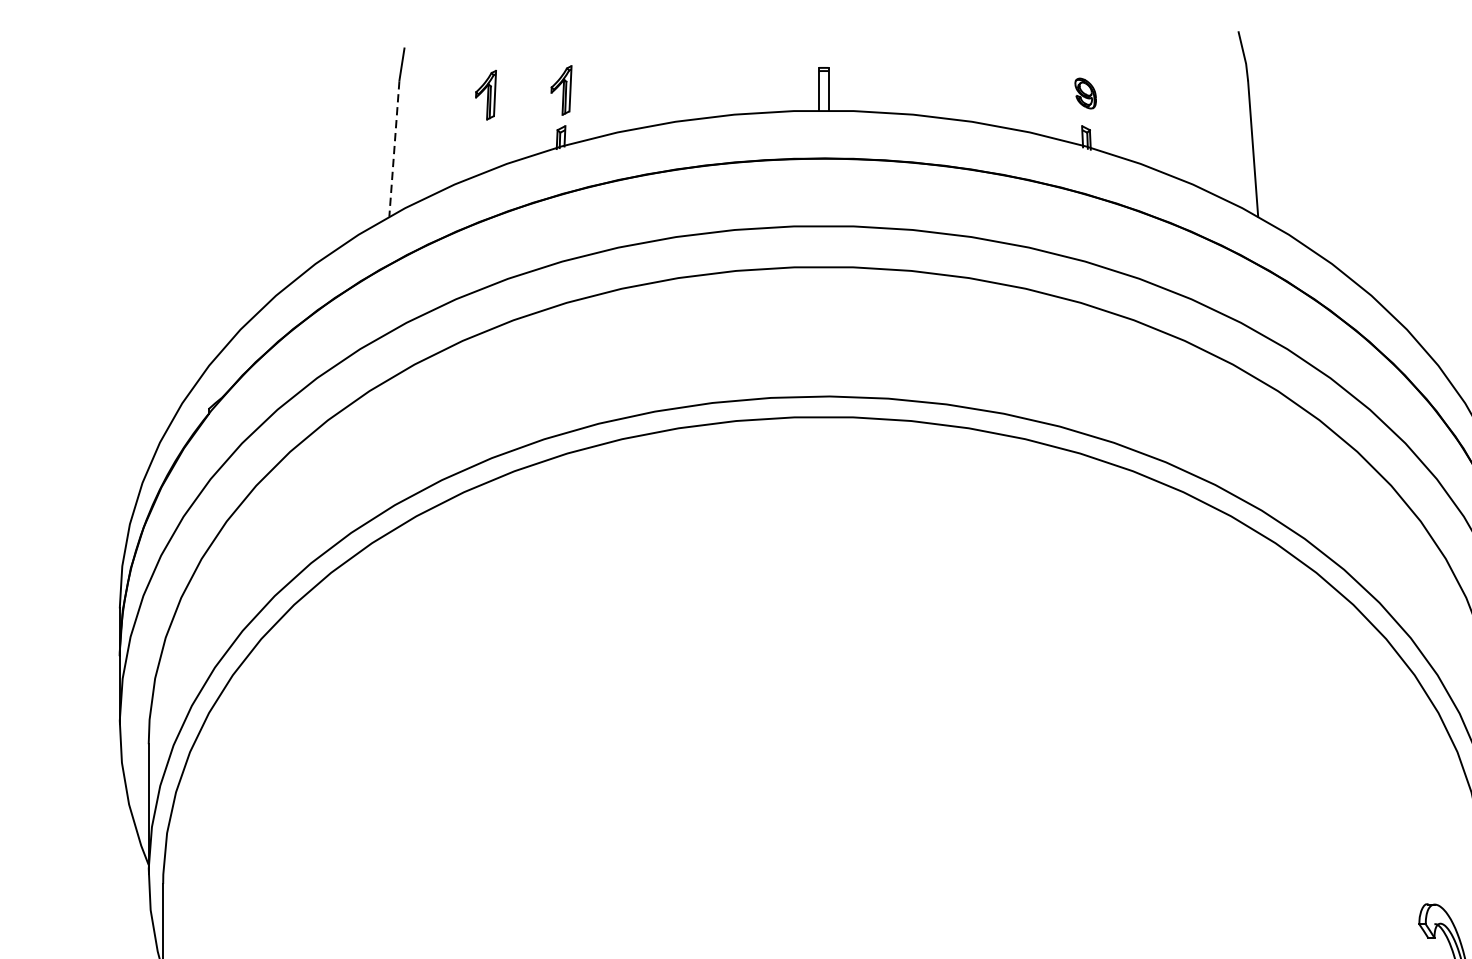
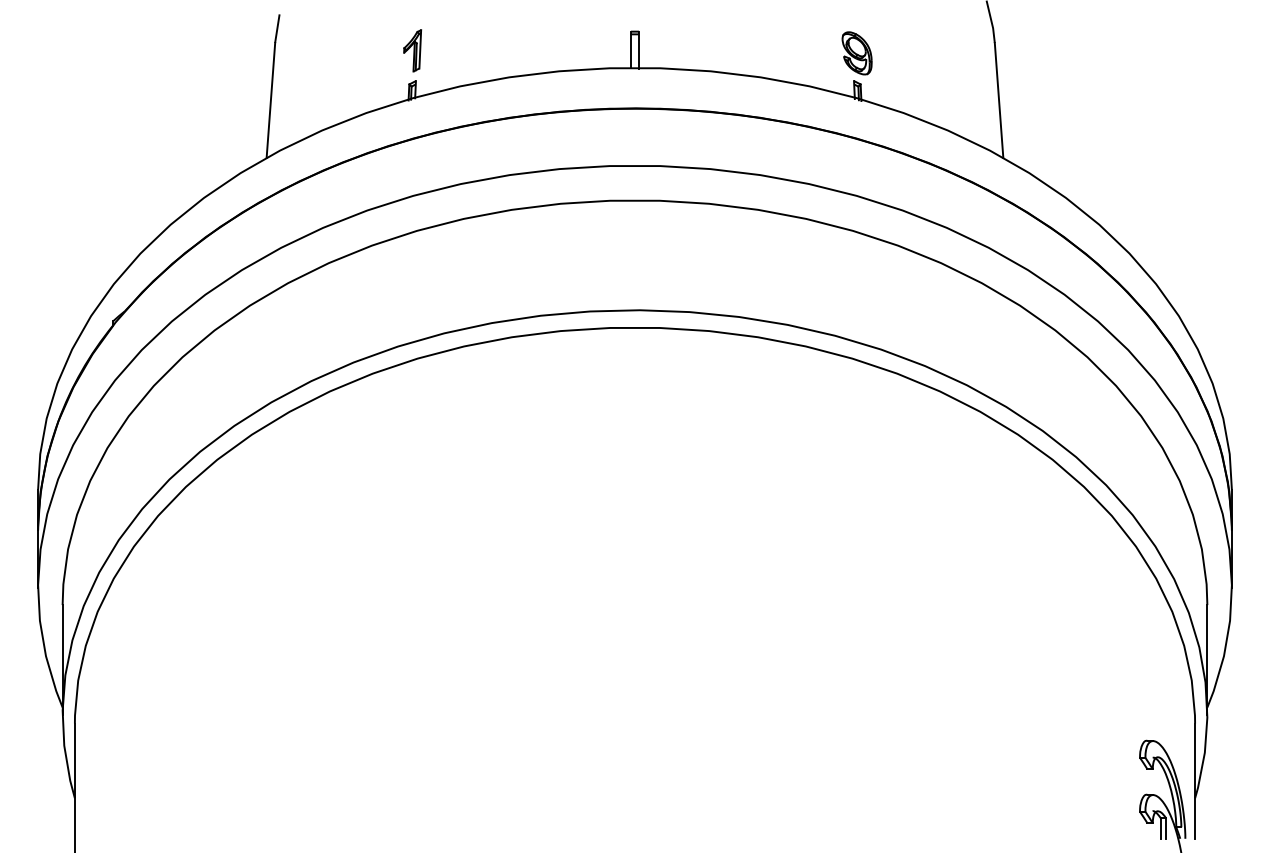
part: (1085, 93) -> (856, 53), size x1.67
part: (485, 94) -> (348, 54), removed
line: (393, 149) -> (270, 100), dashed -> solid

